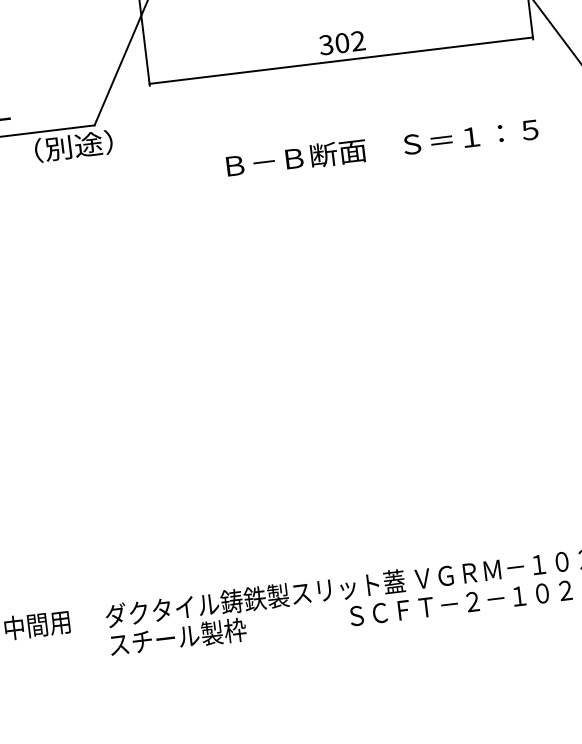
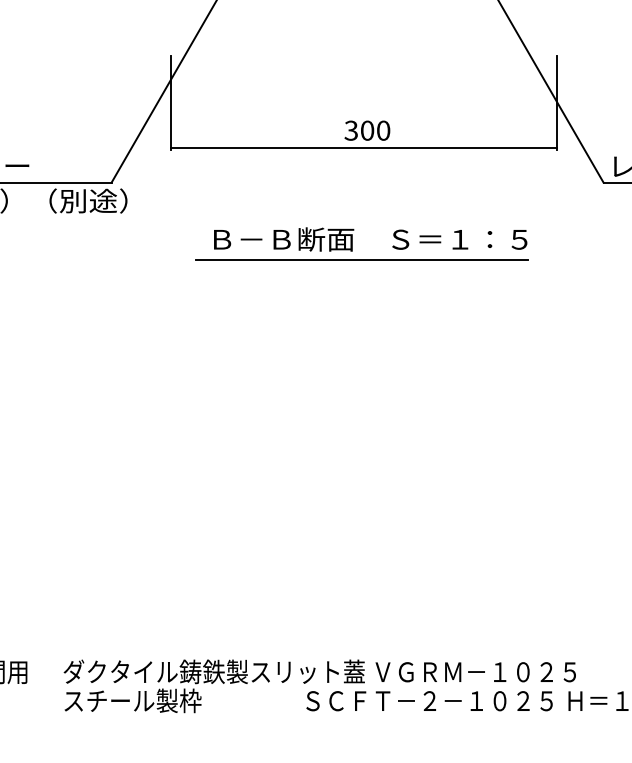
text: (358, 40) -> (383, 130), 302 -> 300
text: (382, 147) -> (370, 239), moved
line: (351, 171) -> (361, 259), added

